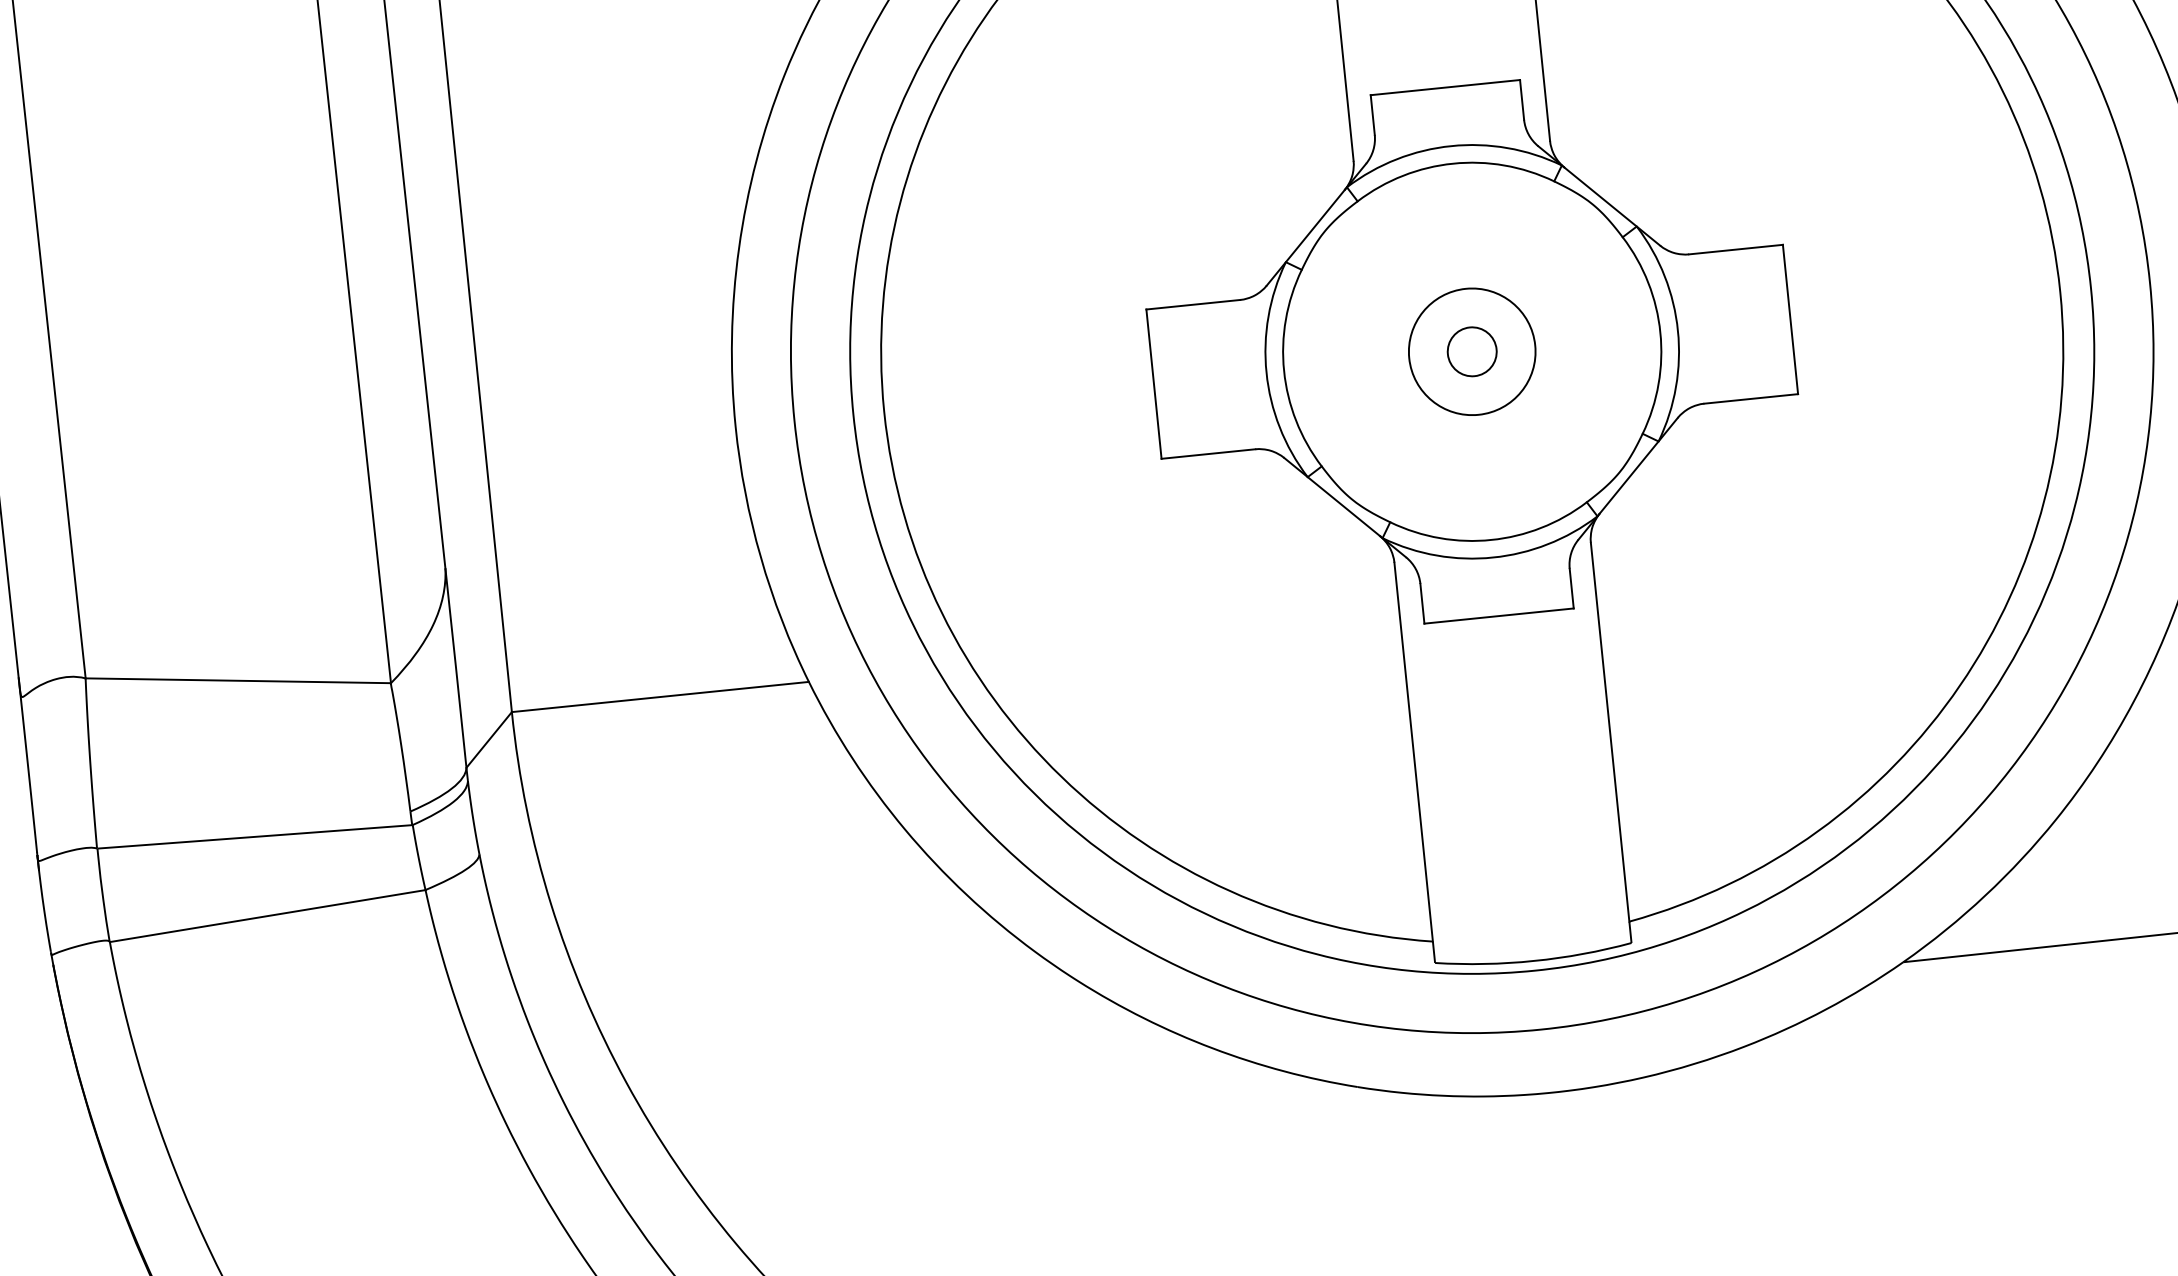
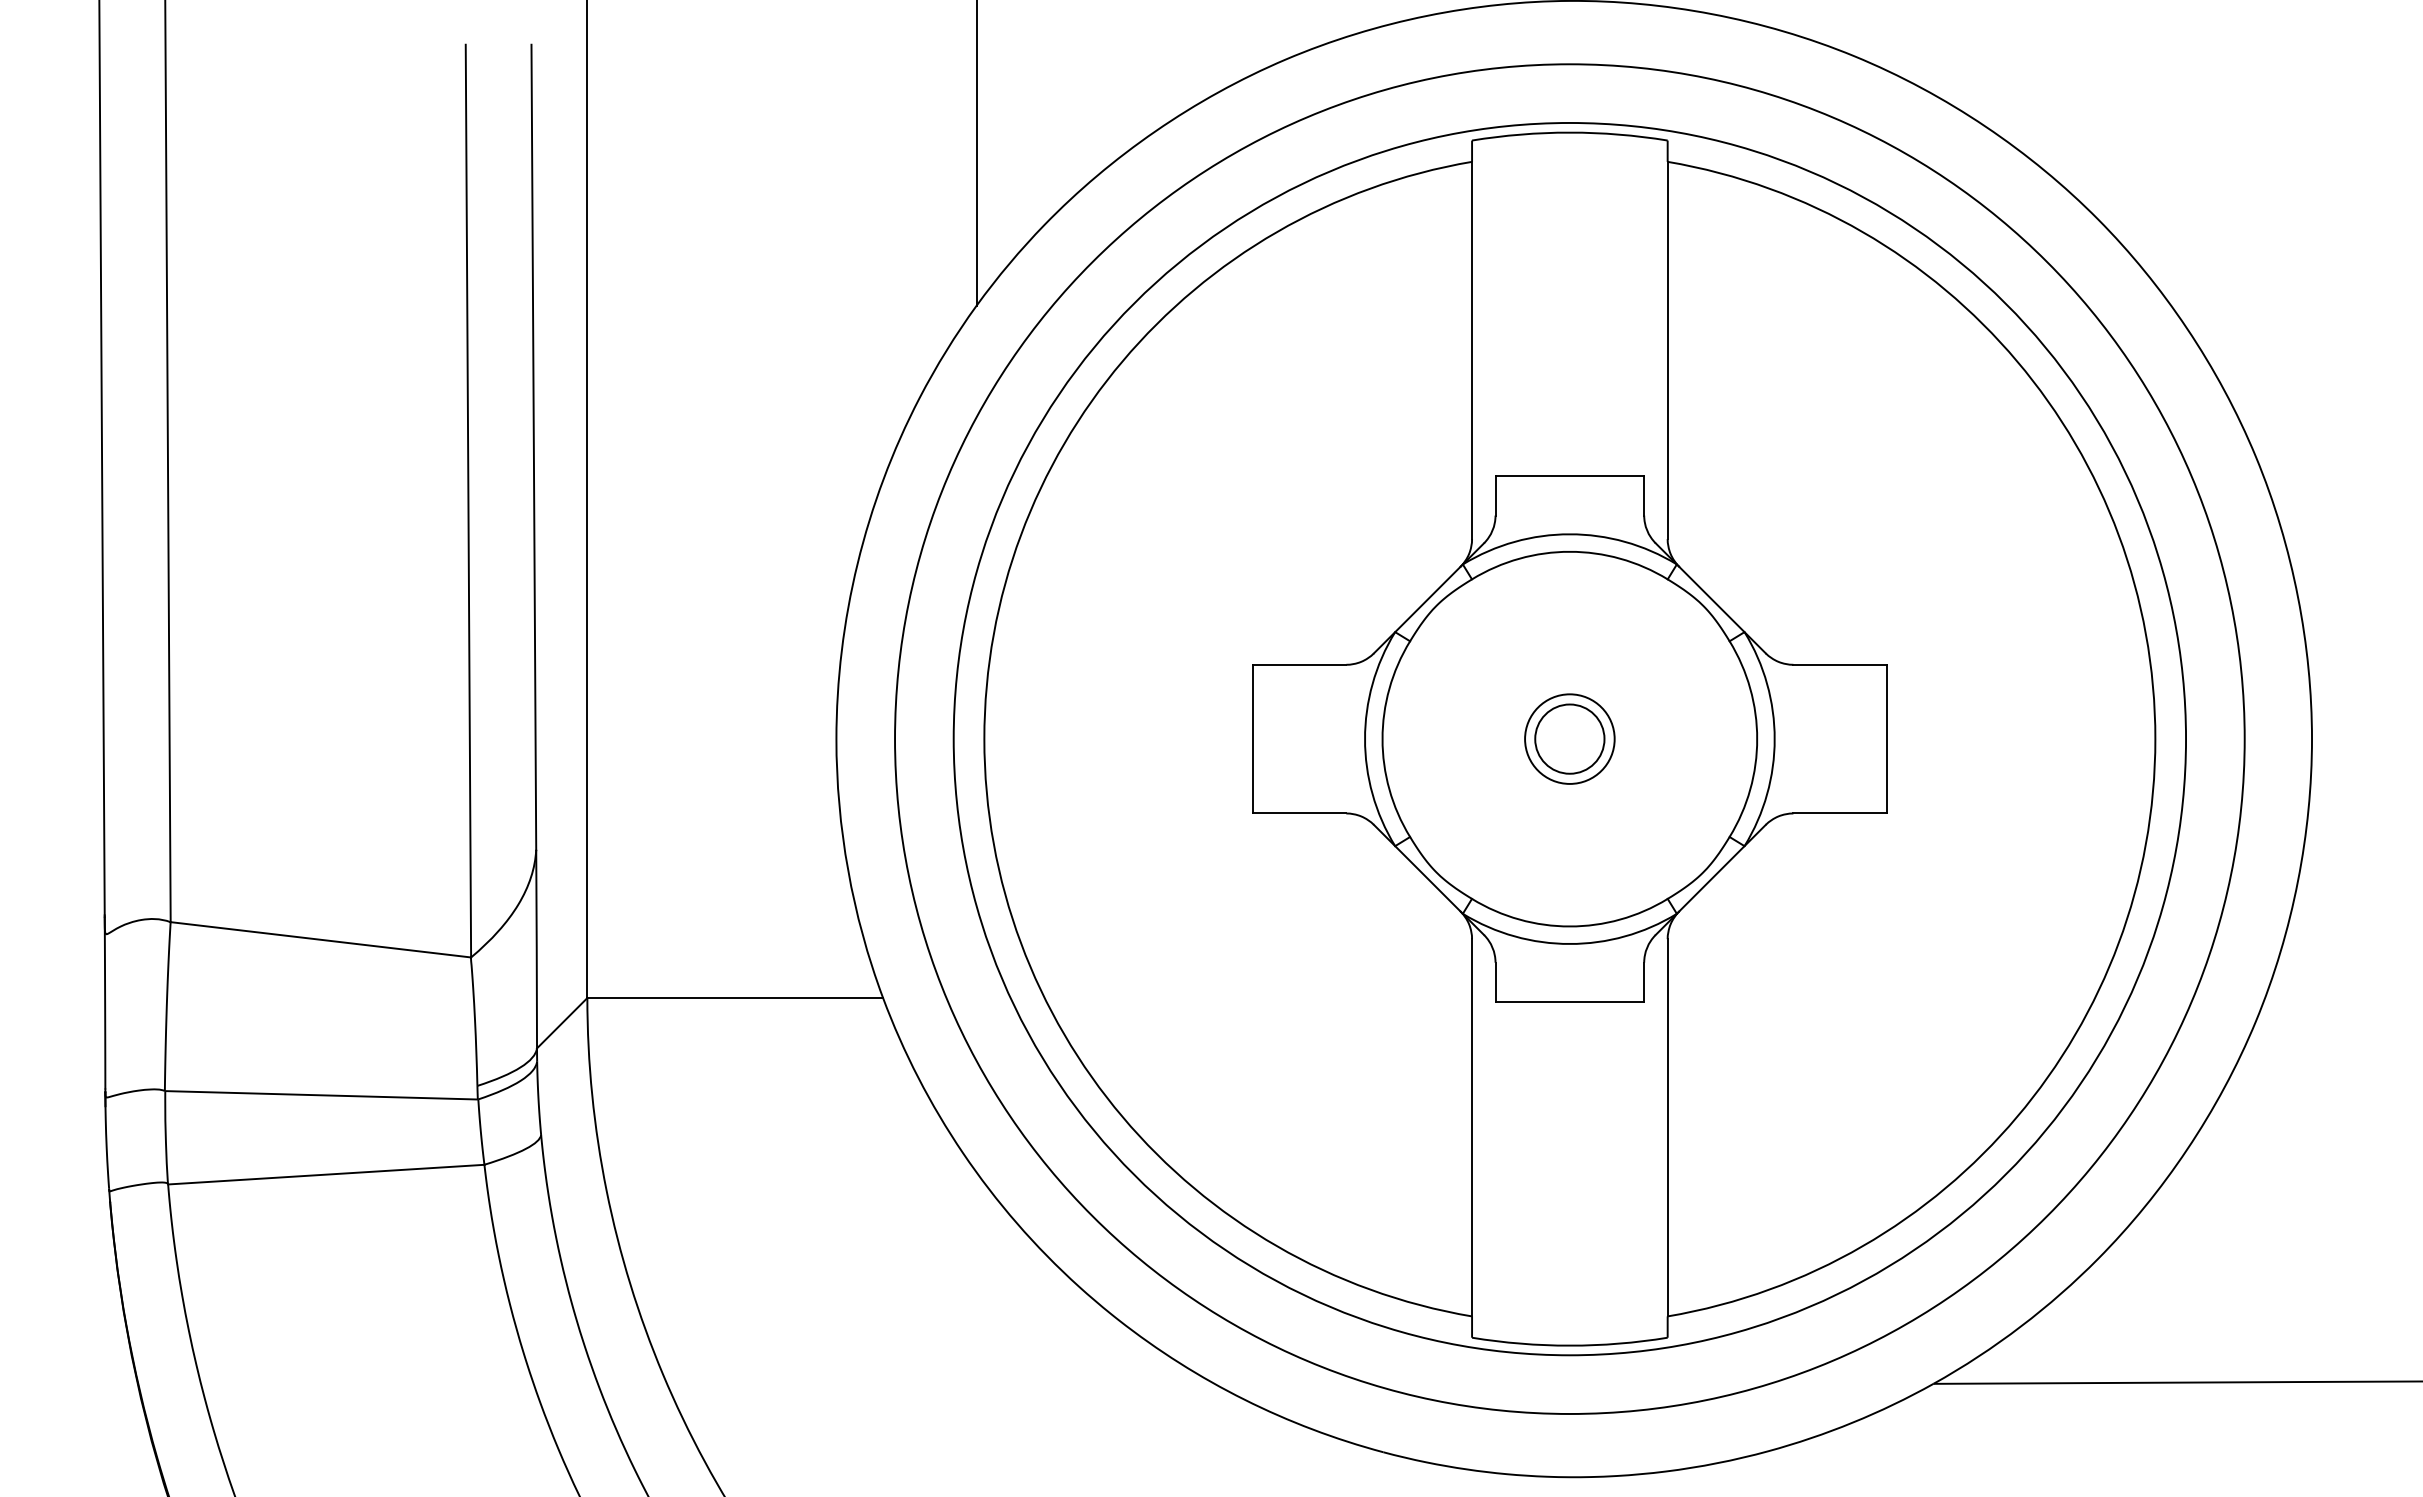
circle: (1471, 351) -> (1569, 738), size x0.71
circle: (1471, 351) -> (1569, 738), size x1.43

